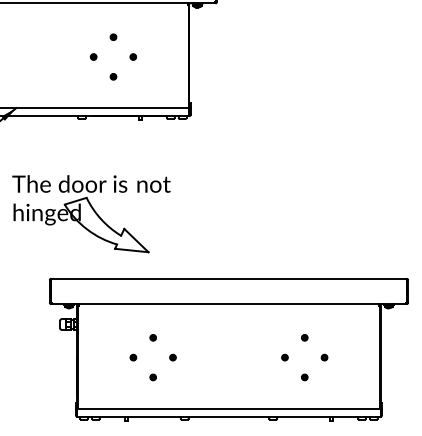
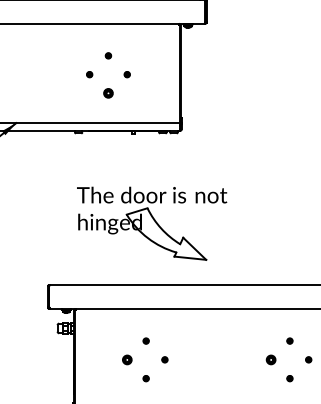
part: (113, 76) -> (108, 93), size x1.6
part: (91, 214) -> (152, 224), moved
part: (133, 357) -> (127, 359), size x1.6
part: (284, 357) -> (270, 359), size x1.6

